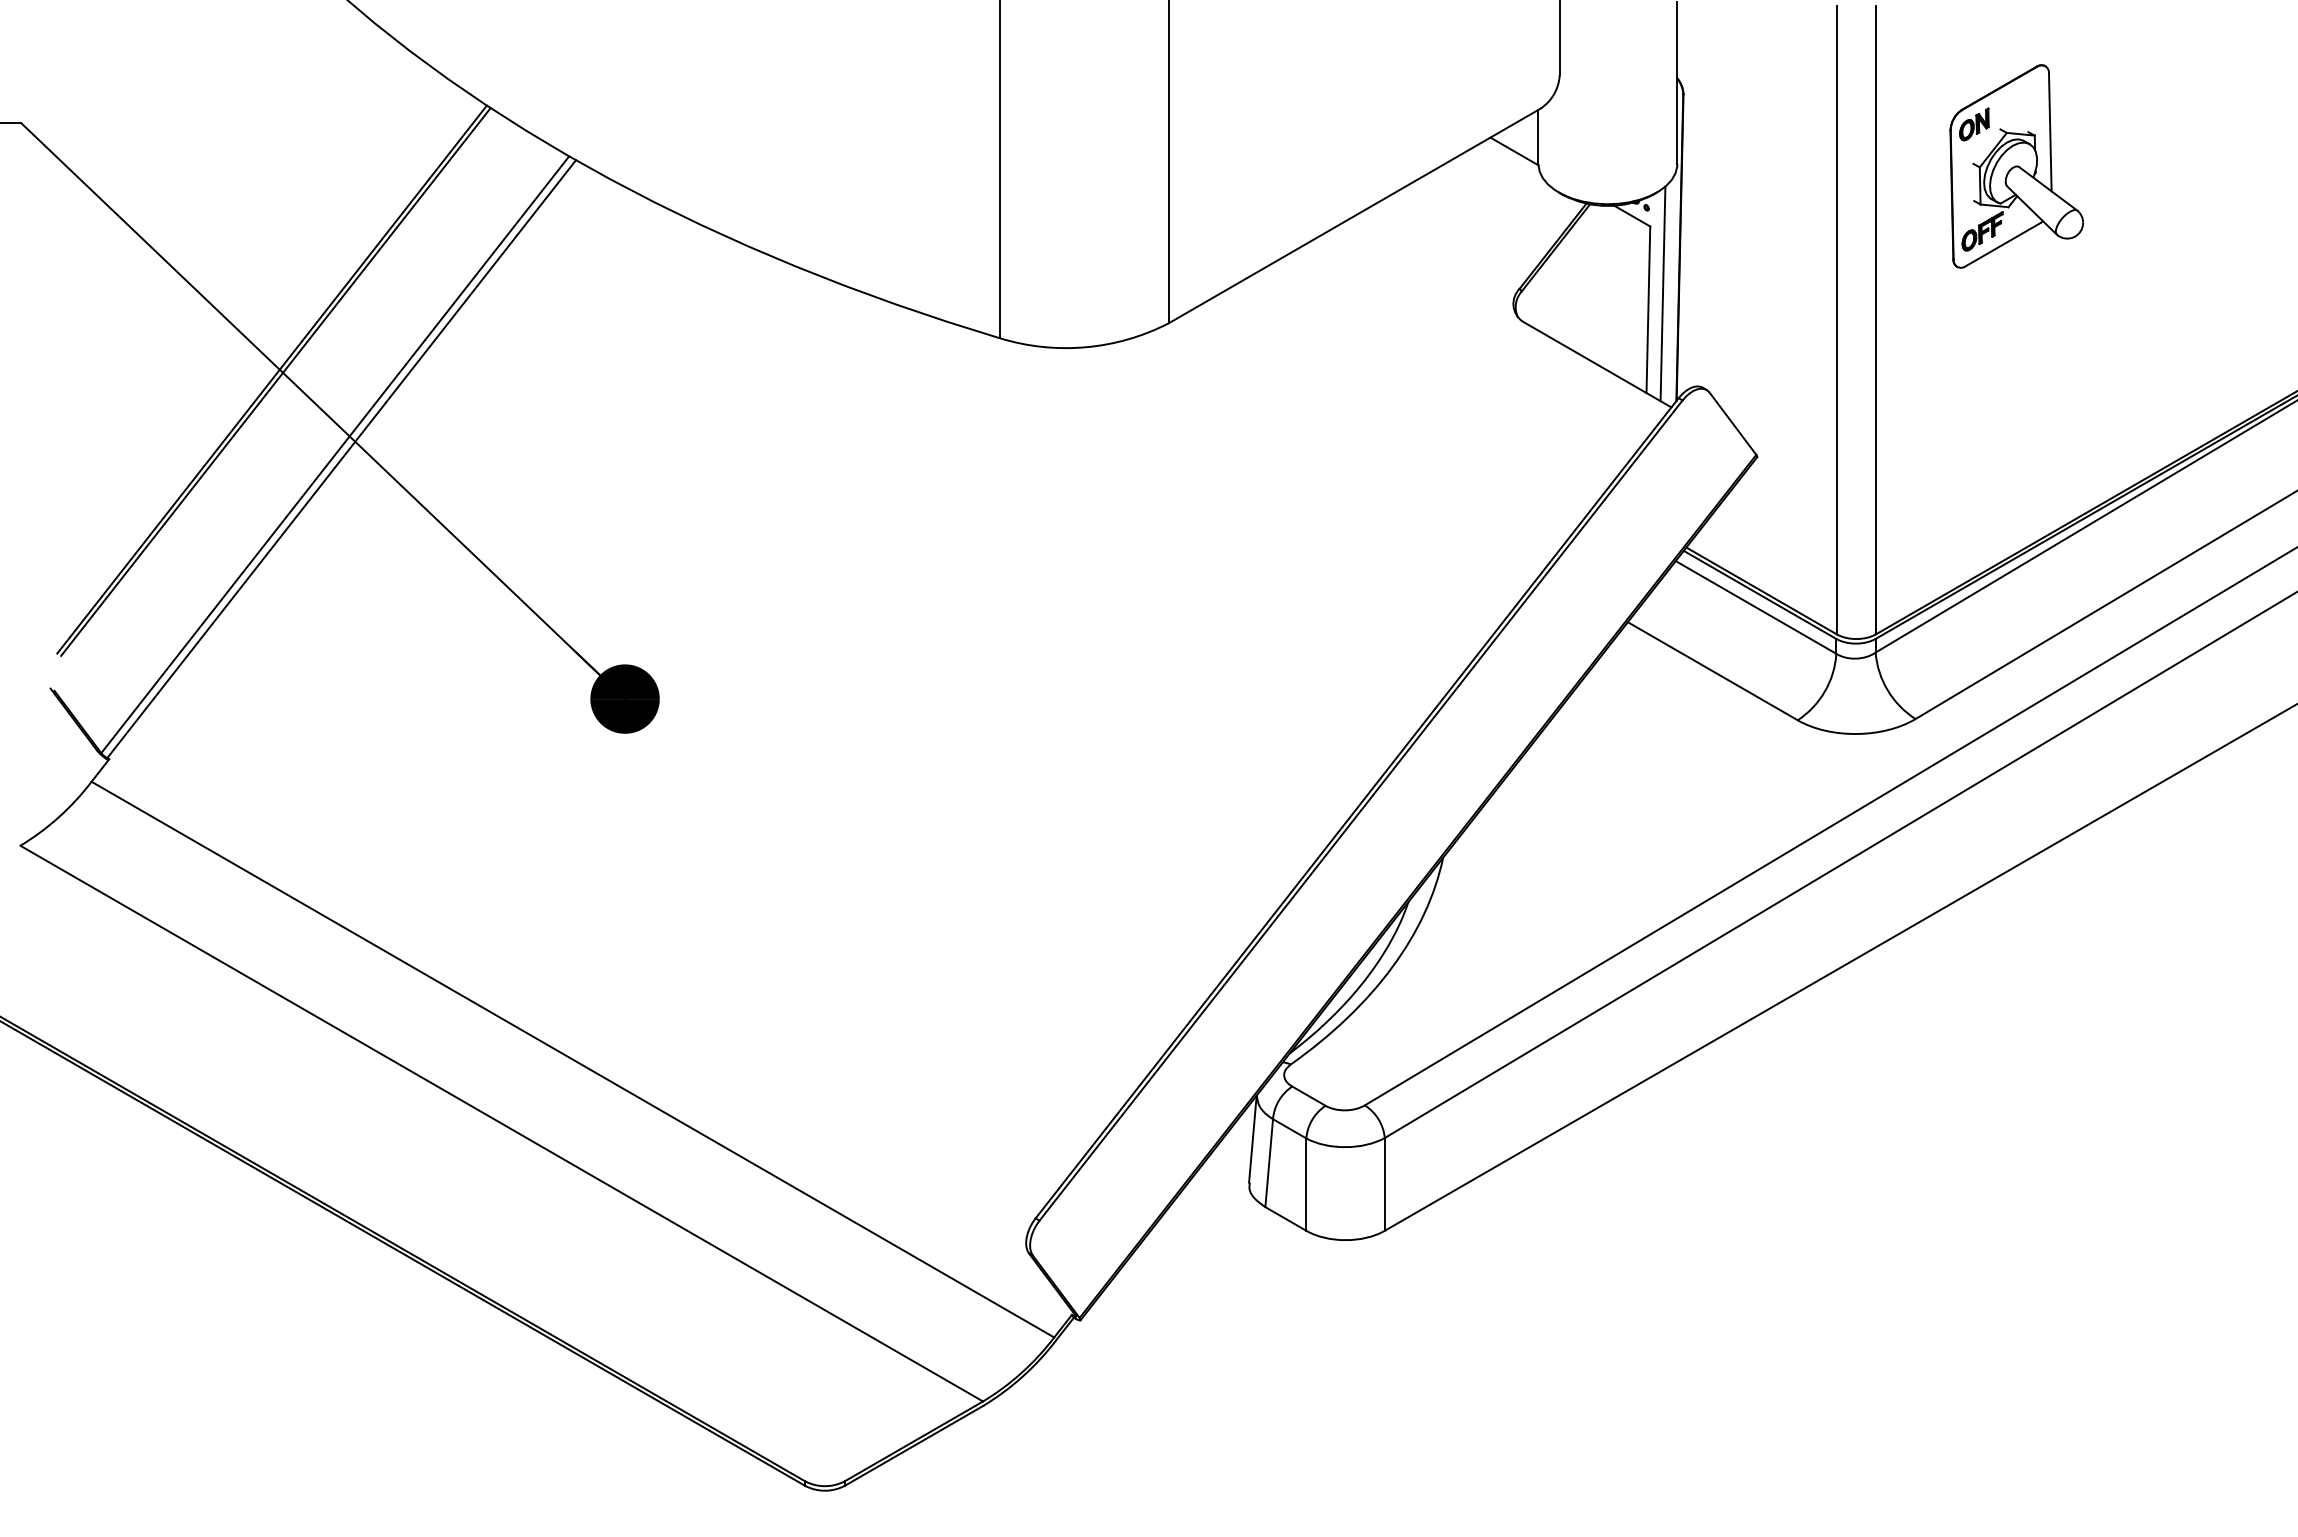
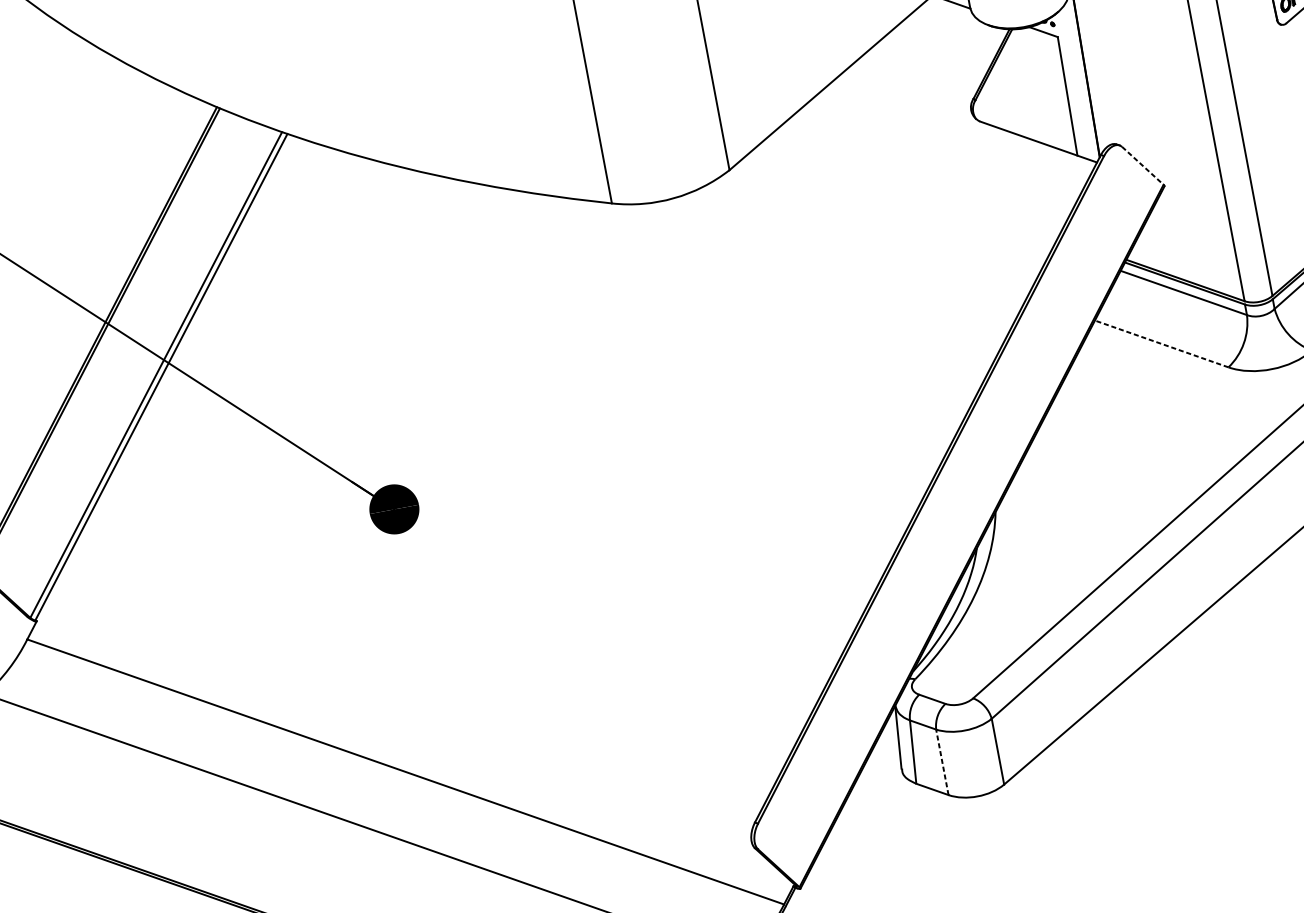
line: (1662, 293) -> (1075, 82), removed
line: (1732, 423) -> (1142, 165), solid -> dashed
line: (1712, 670) -> (1161, 343), solid -> dashed
line: (1306, 1184) -> (942, 762), solid -> dashed

